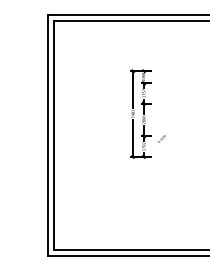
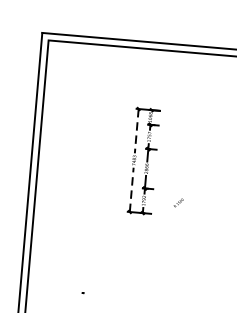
line: (133, 90) -> (137, 132), solid -> dashed
line: (133, 138) -> (132, 189), solid -> dashed
text: (161, 138) -> (178, 202), moved

